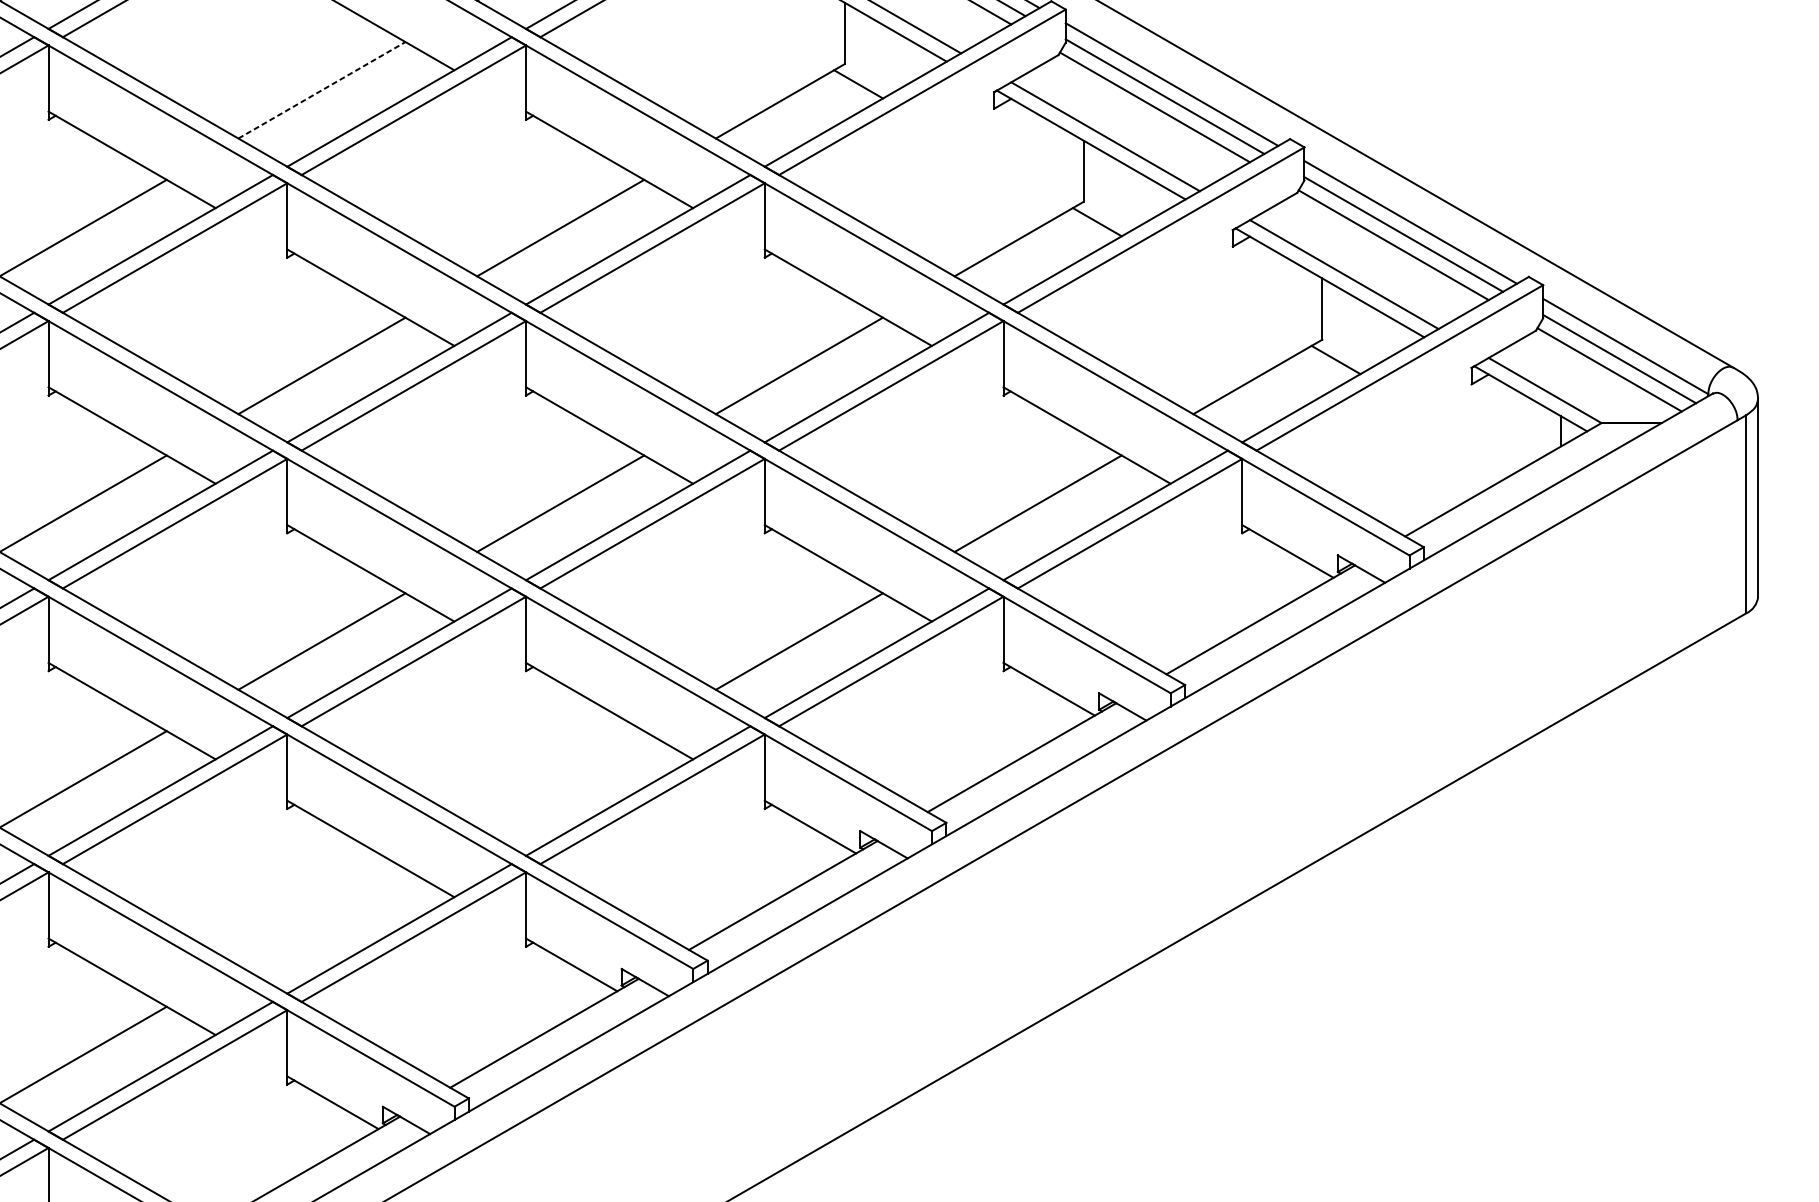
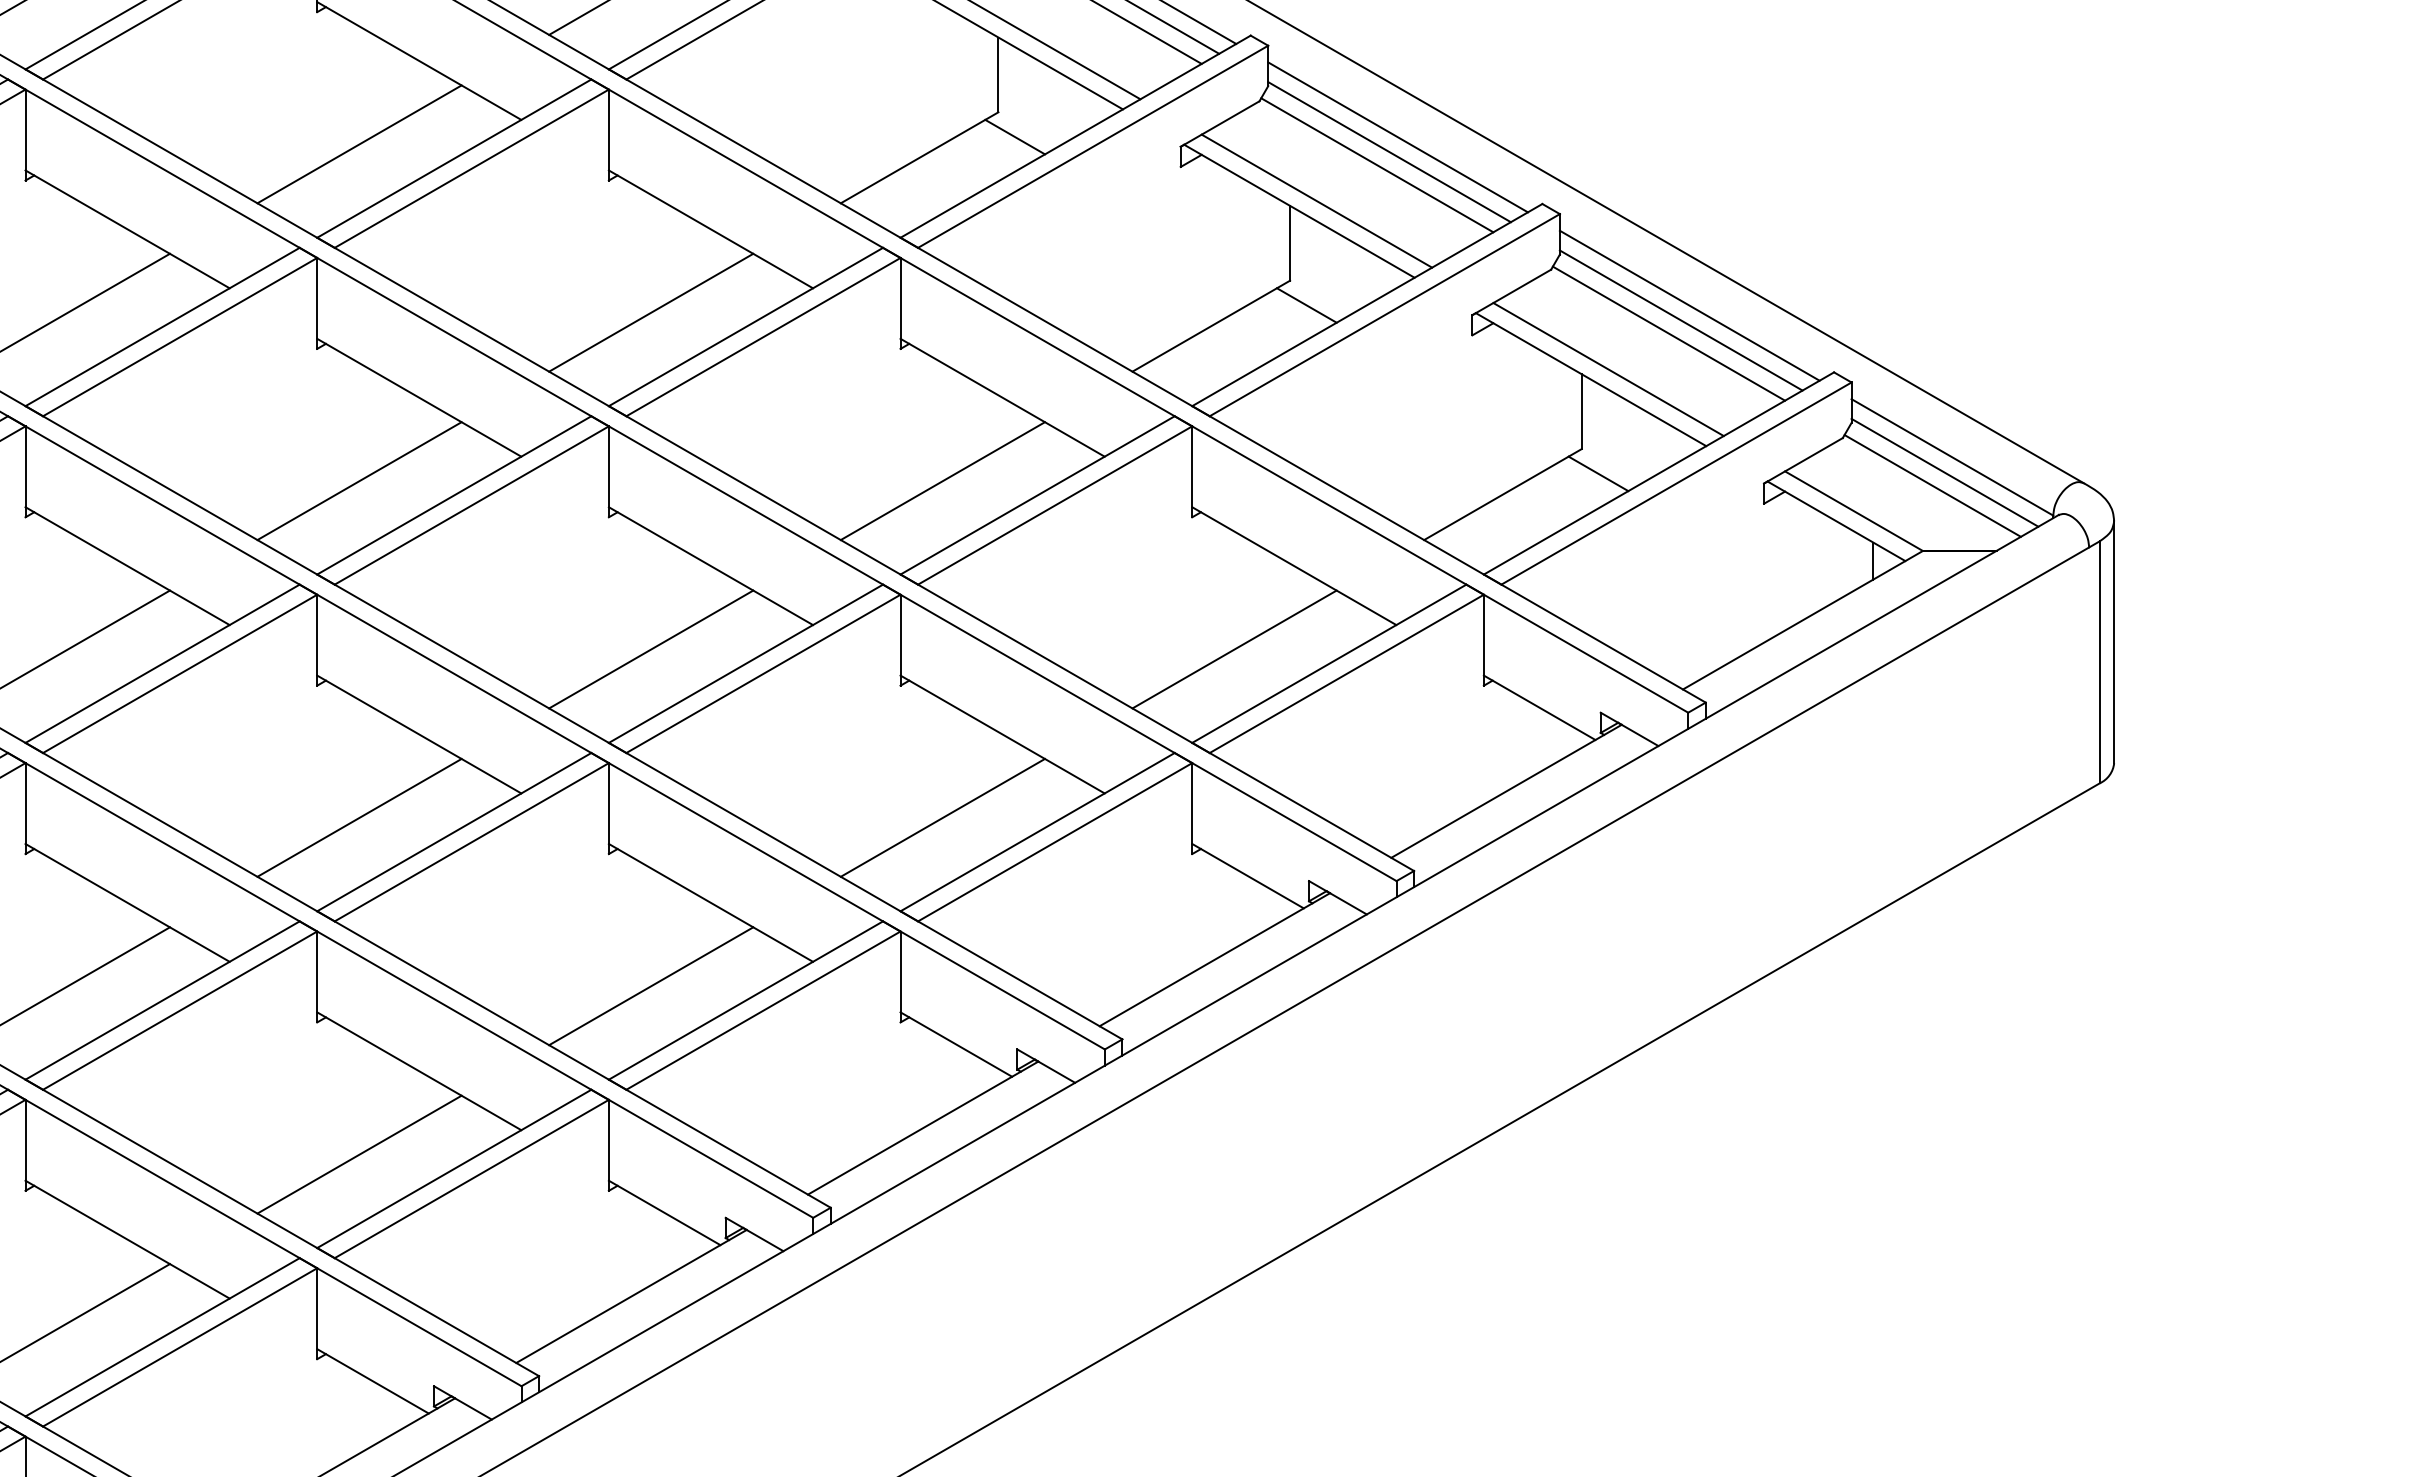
line: (321, 90) -> (359, 144), dashed -> solid
line: (560, 779) -> (651, 986), added
line: (321, 917) -> (359, 1154), added

